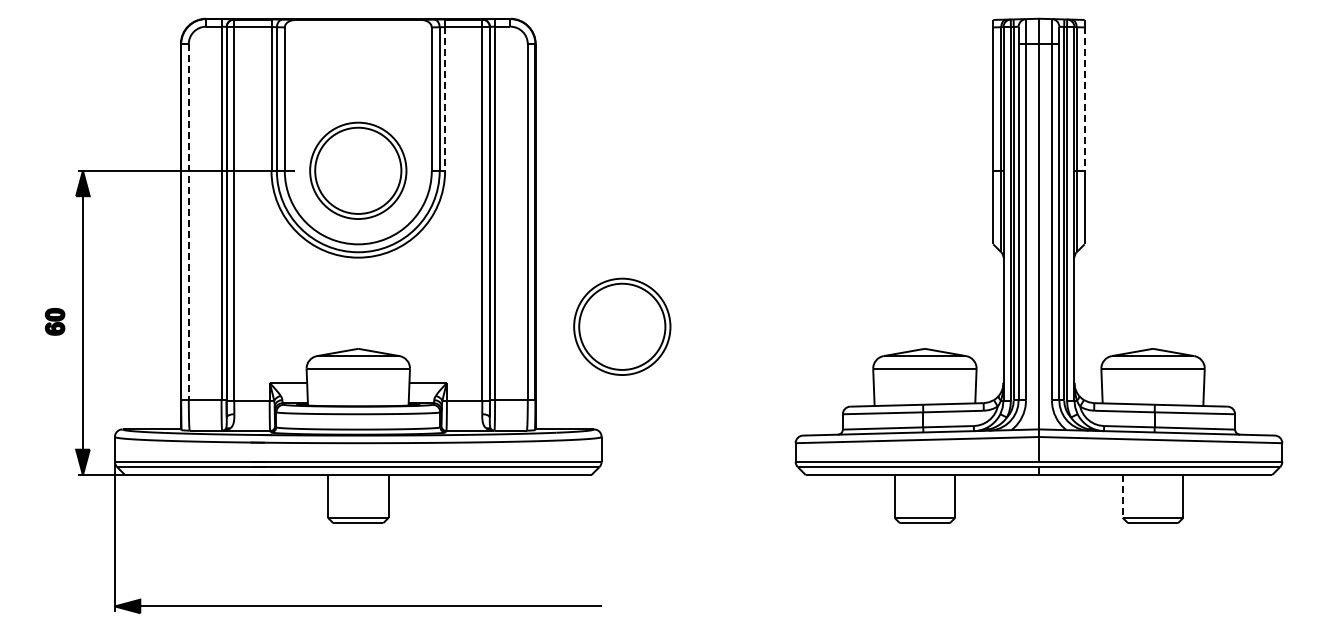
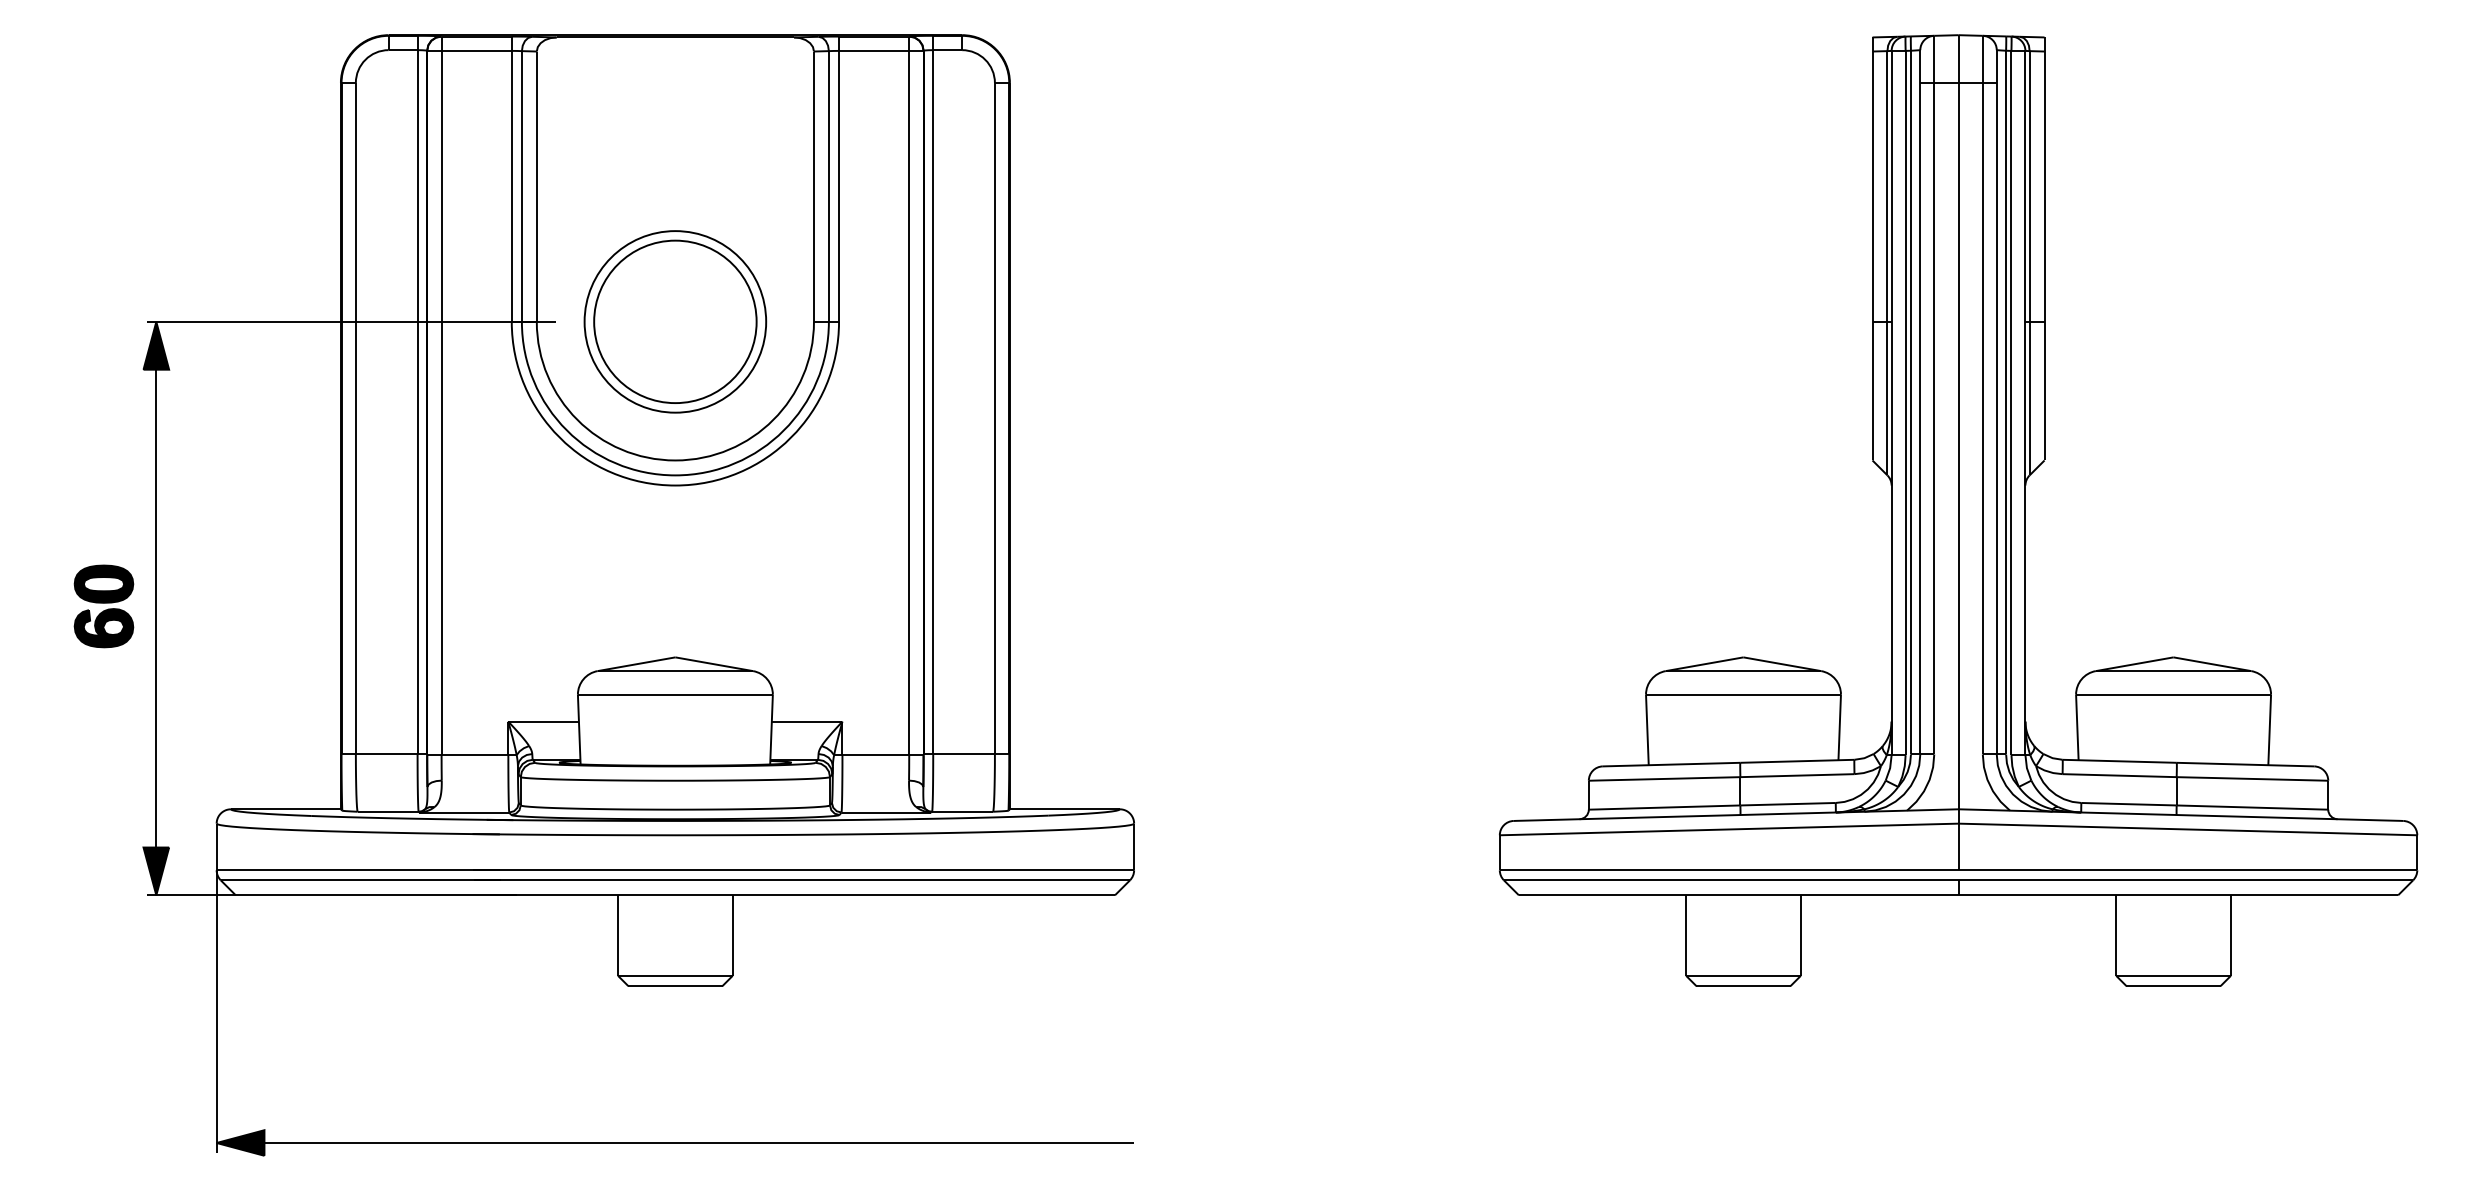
line: (445, 98) -> (839, 185), dashed -> solid
line: (1084, 99) -> (2044, 187), dashed -> solid
line: (188, 222) -> (355, 419), dashed -> solid
part: (54, 321) -> (102, 605), size x1.67
part: (622, 326) -> (1173, 615), removed
line: (1122, 496) -> (2115, 935), dashed -> solid

